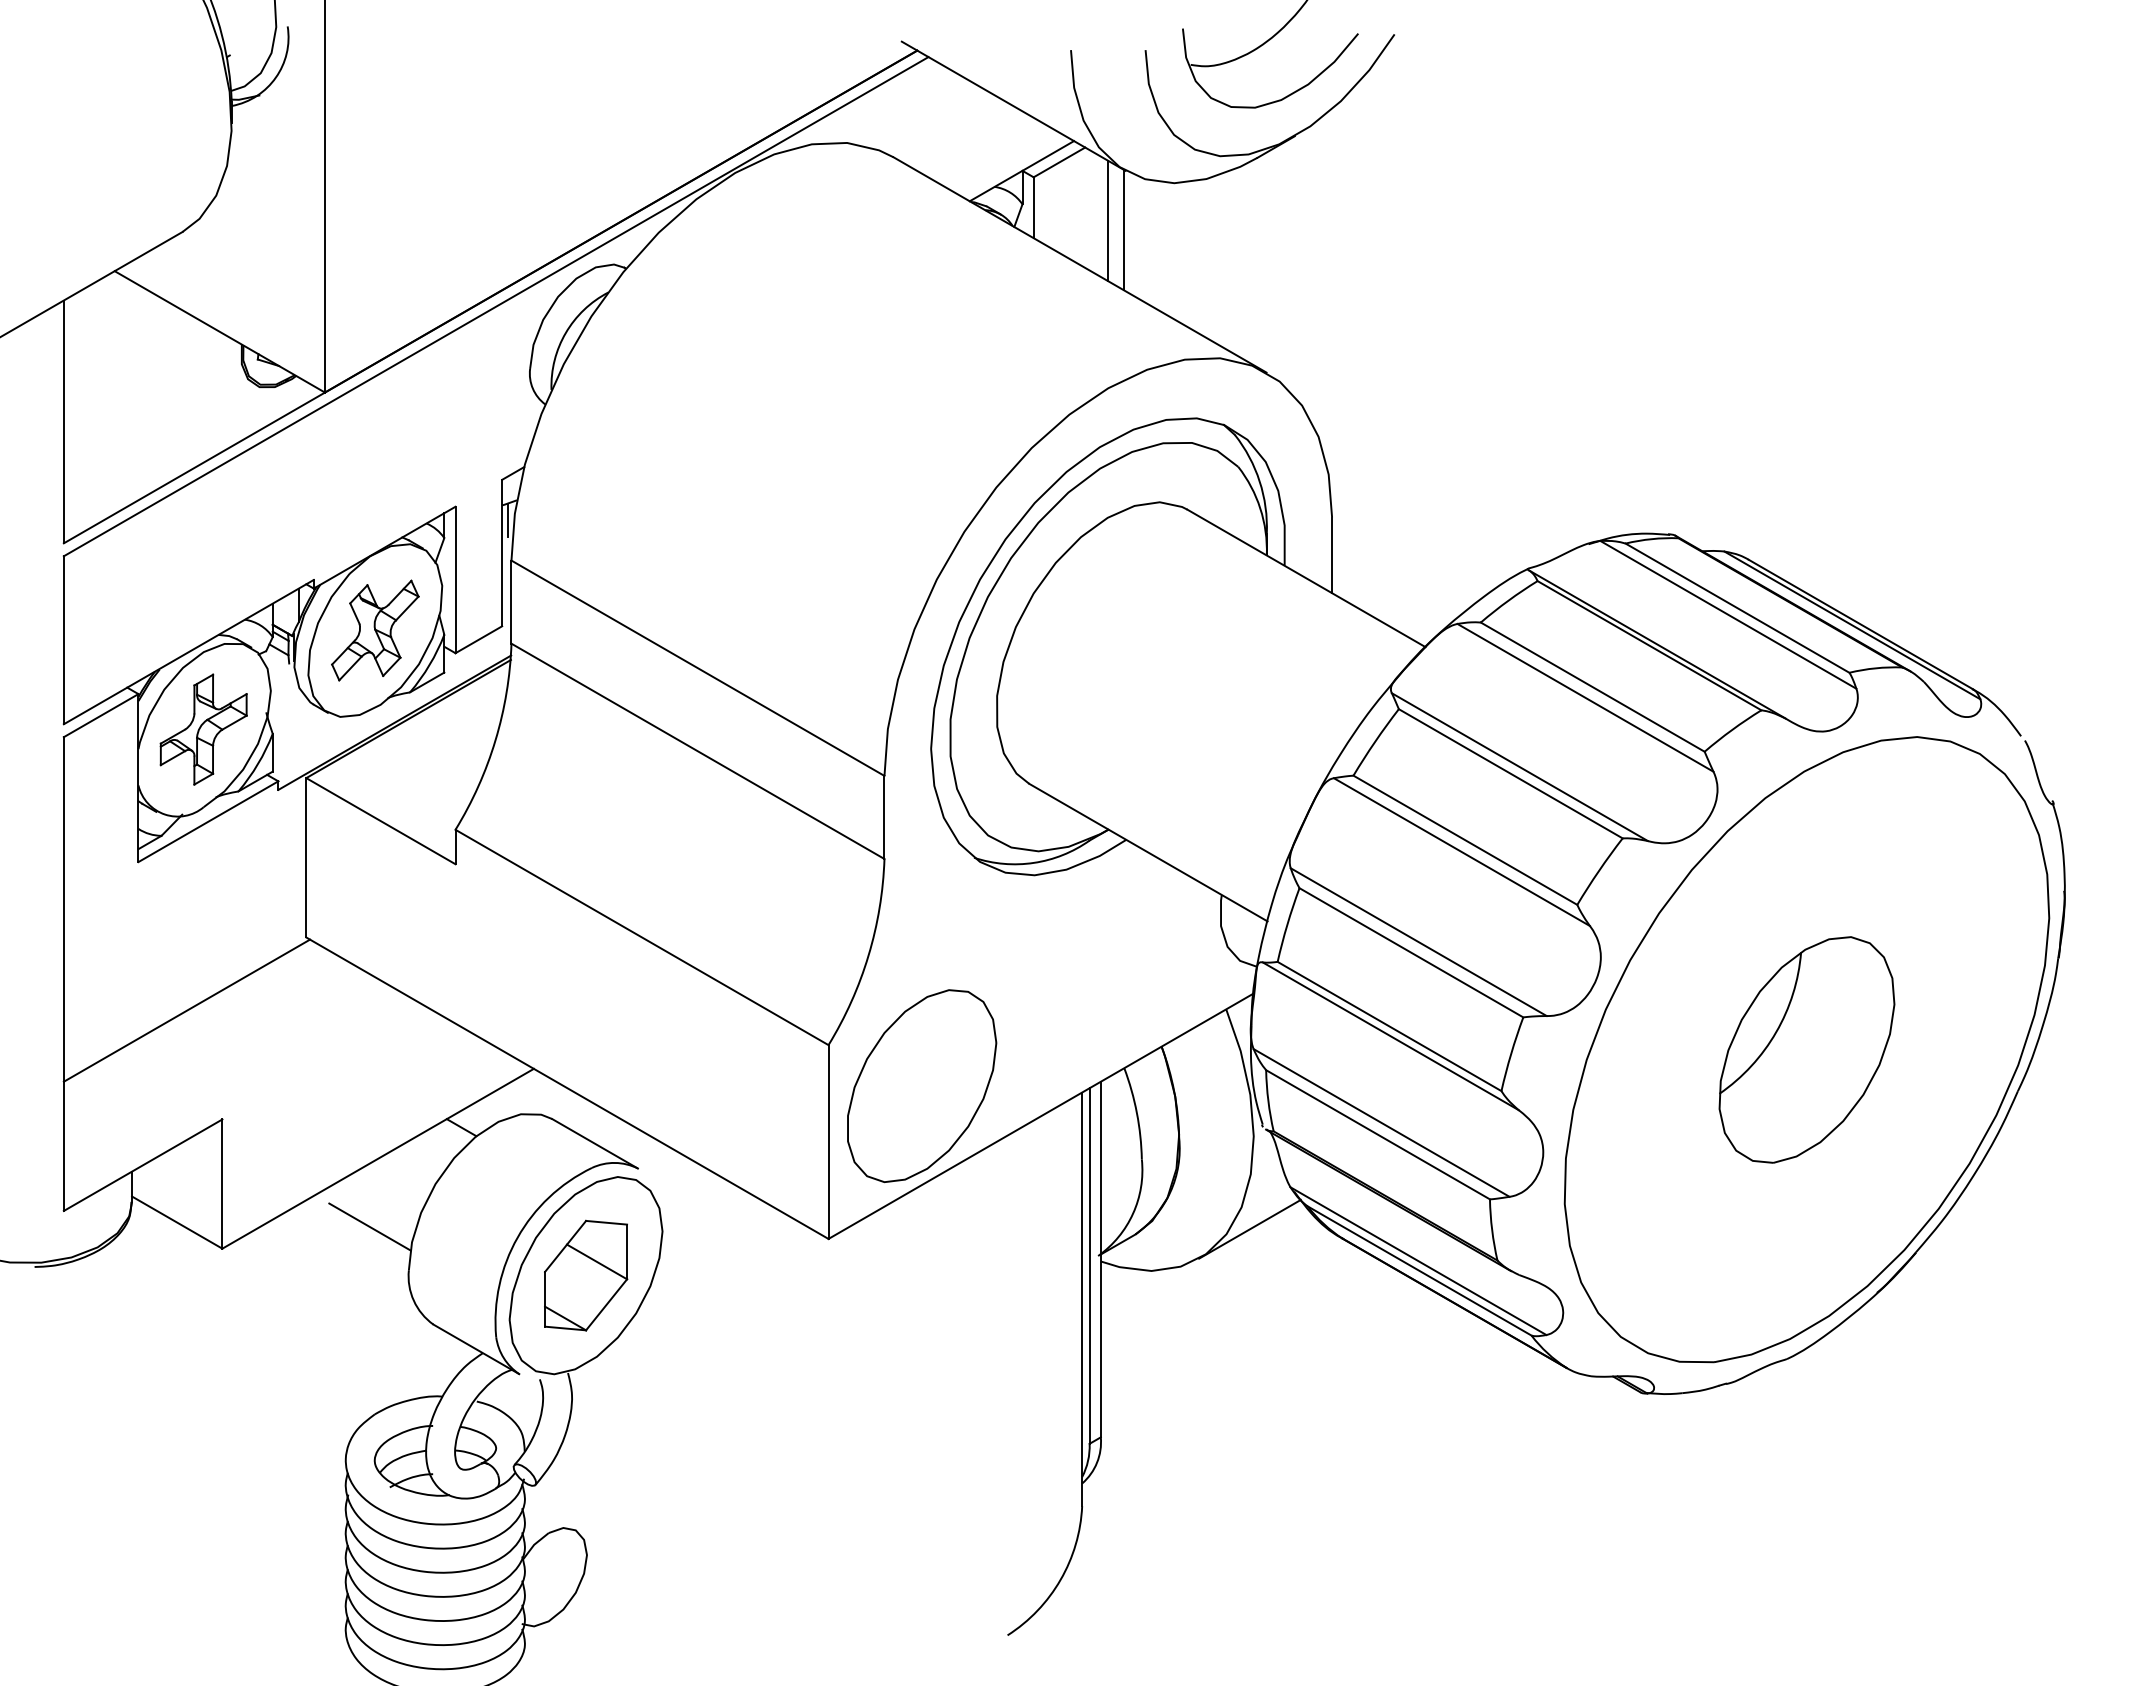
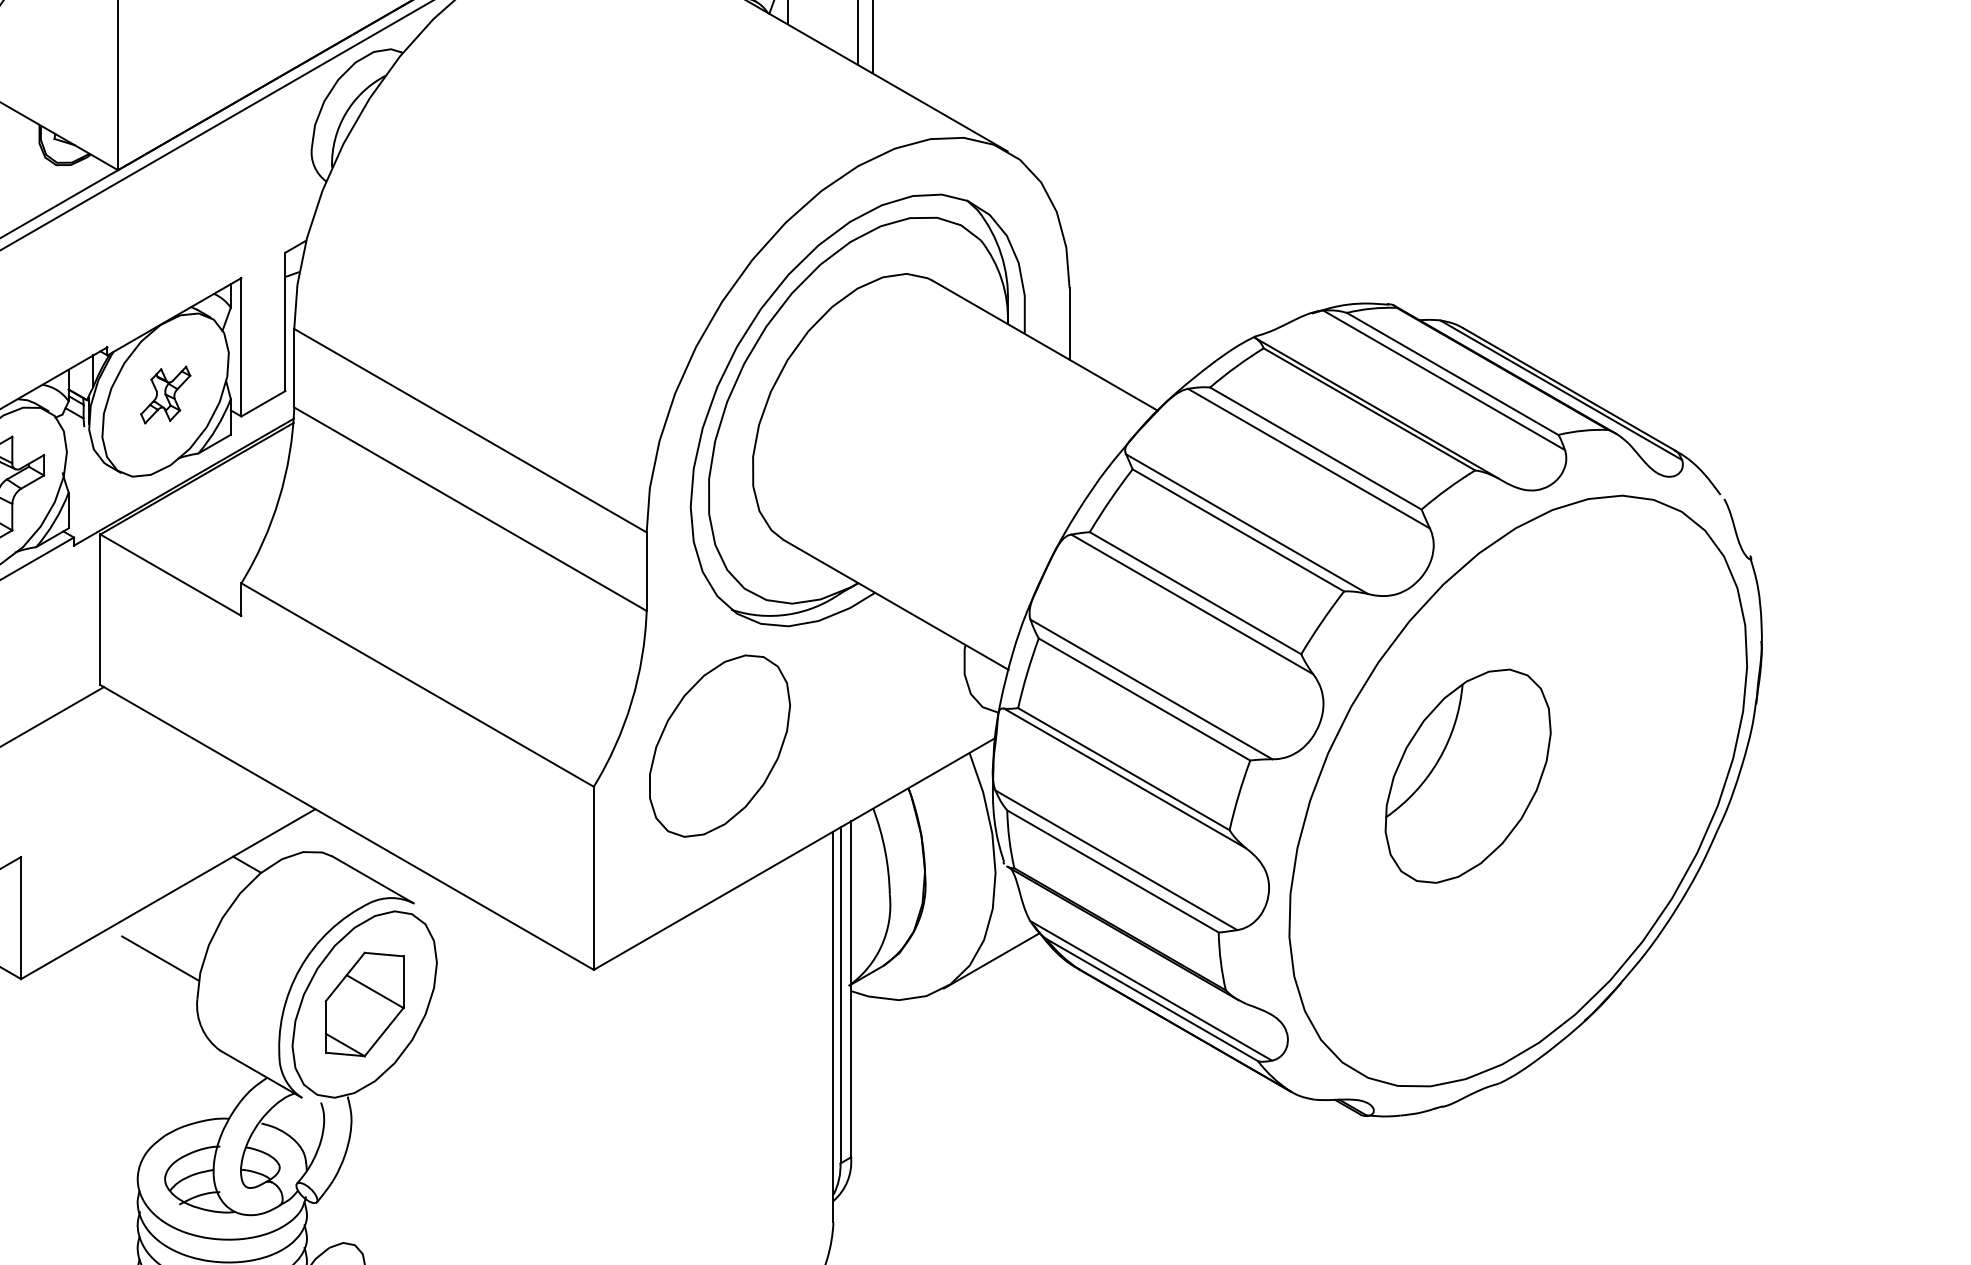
line: (508, 519) -> (291, 290), removed
part: (375, 630) -> (165, 395), size x0.6
part: (1806, 1049) -> (1467, 775), moved
part: (922, 1086) -> (720, 746), moved

